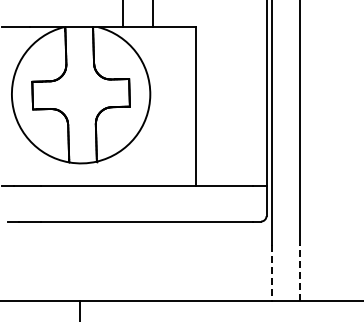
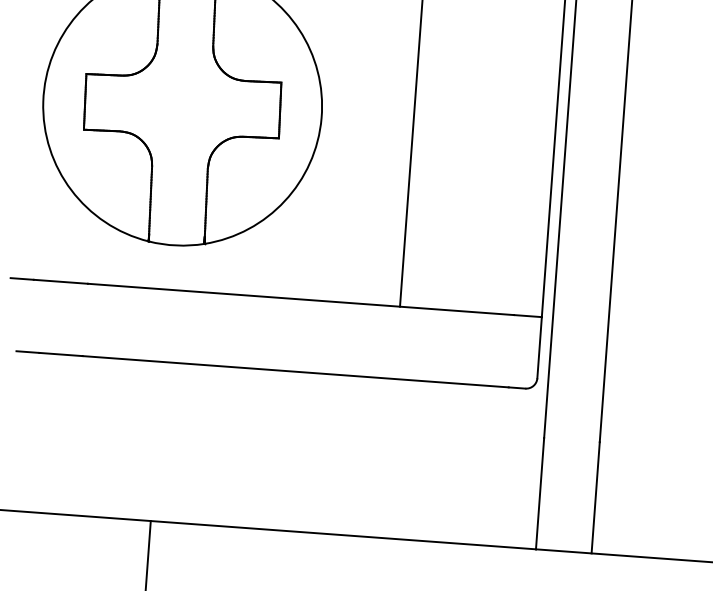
line: (272, 273) -> (540, 494), dashed -> solid
line: (299, 273) -> (595, 498), dashed -> solid

